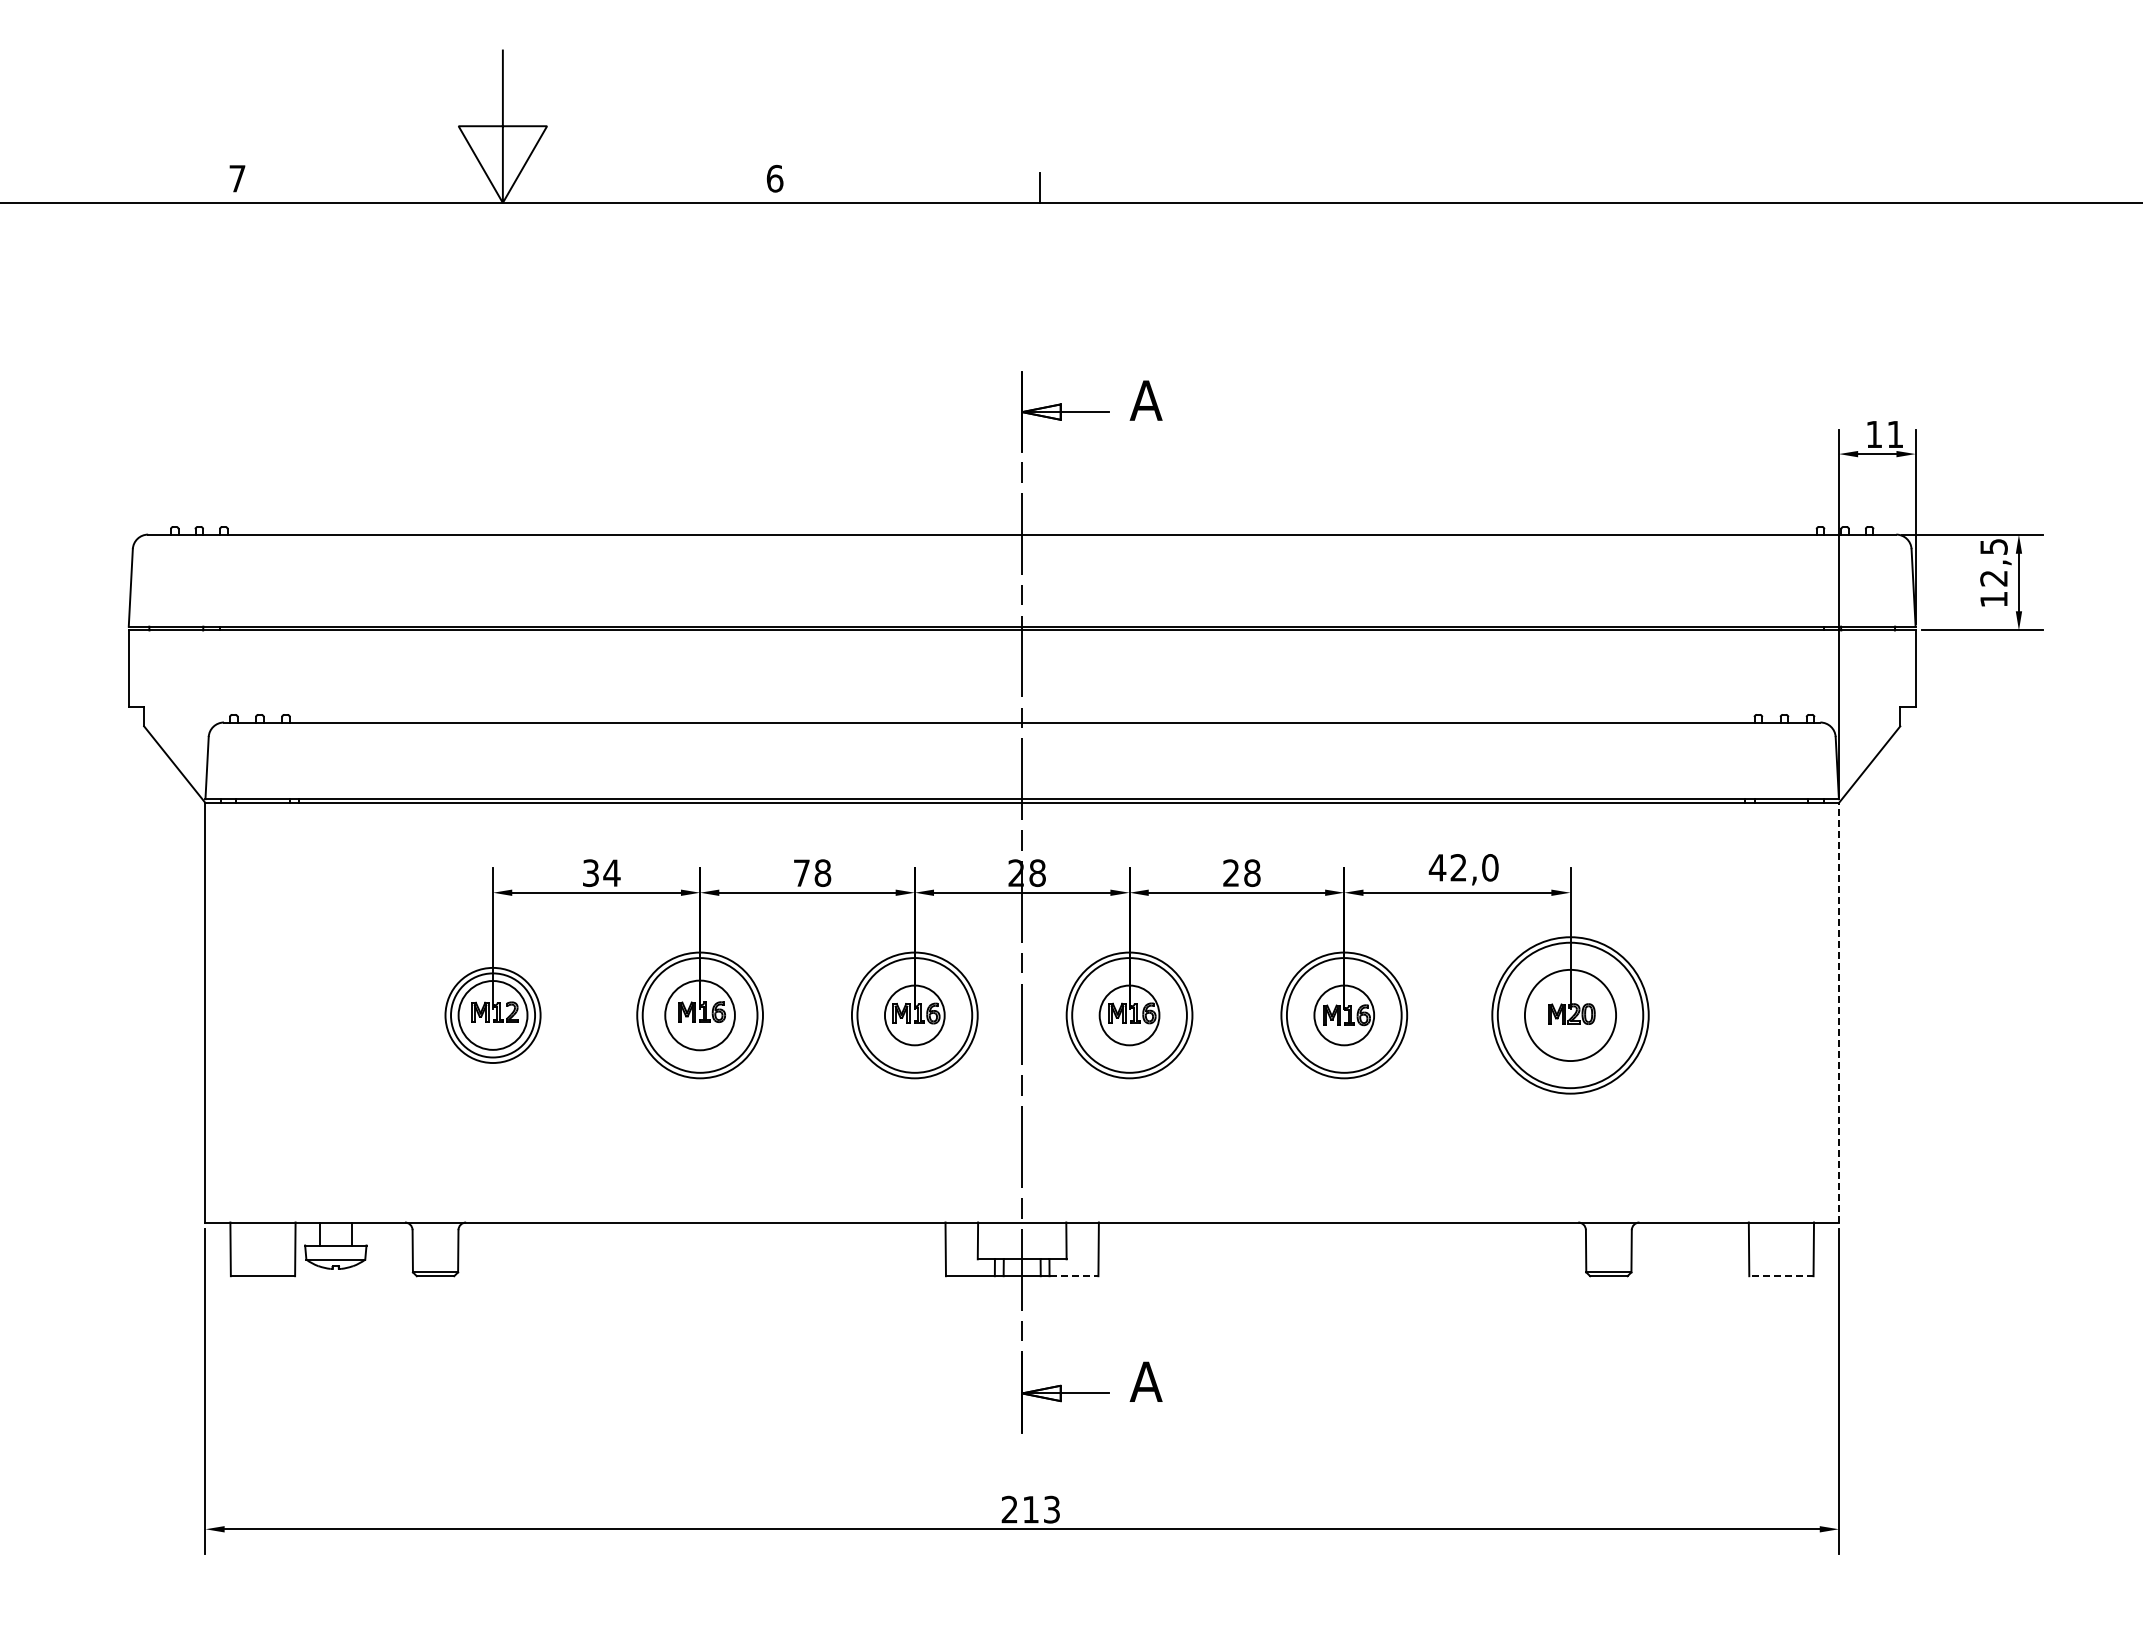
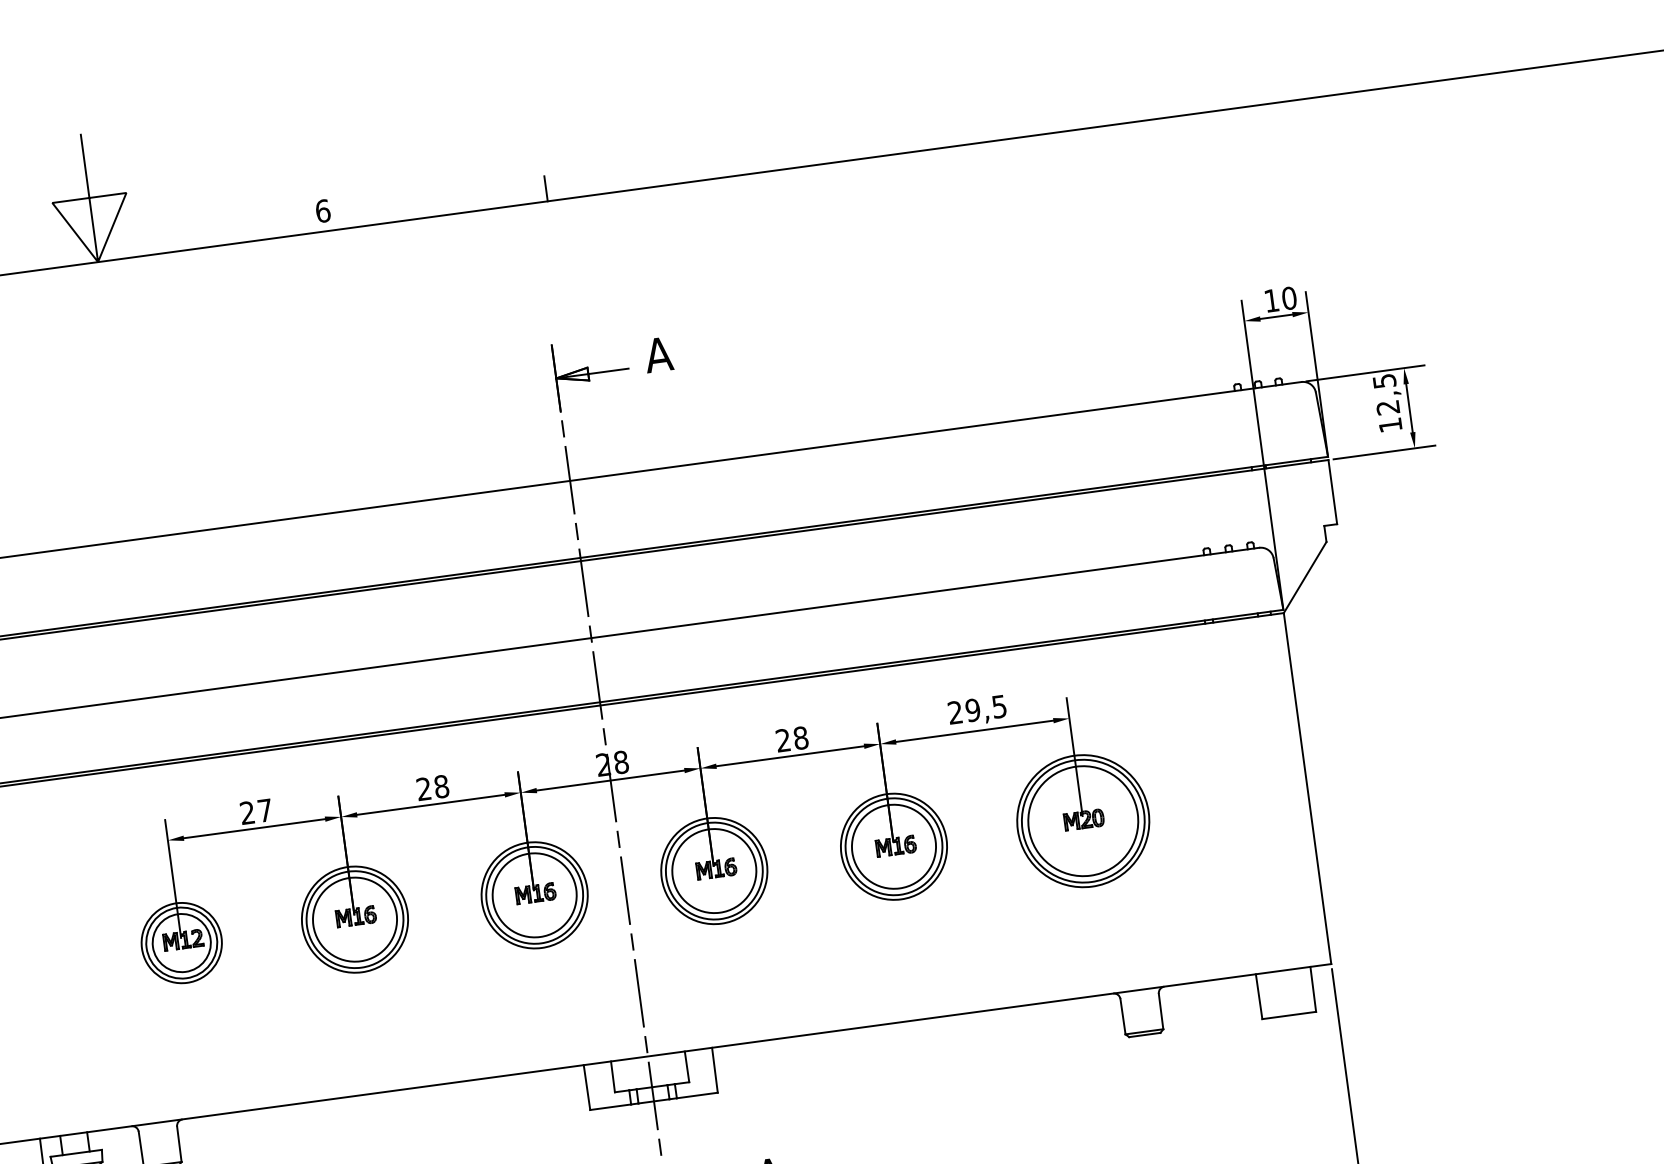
text: (1895, 434) -> (1289, 298), 11 -> 10
text: (1463, 867) -> (977, 709), 42,0 -> 29,5
text: (801, 872) -> (423, 788), 78 -> 28
text: (601, 873) -> (256, 812), 34 -> 27
line: (1838, 1012) -> (1307, 788), dashed -> solid
circle: (699, 1015) -> (354, 919), size x1.43
circle: (914, 1015) -> (534, 895), size x1.67
circle: (1129, 1015) -> (714, 871), size x1.67
circle: (1344, 1015) -> (894, 846), size x1.67
circle: (1570, 1015) -> (1083, 821), size x1.43
line: (1074, 1276) -> (697, 1095), dashed -> solid
line: (1780, 1276) -> (1288, 1015), dashed -> solid

